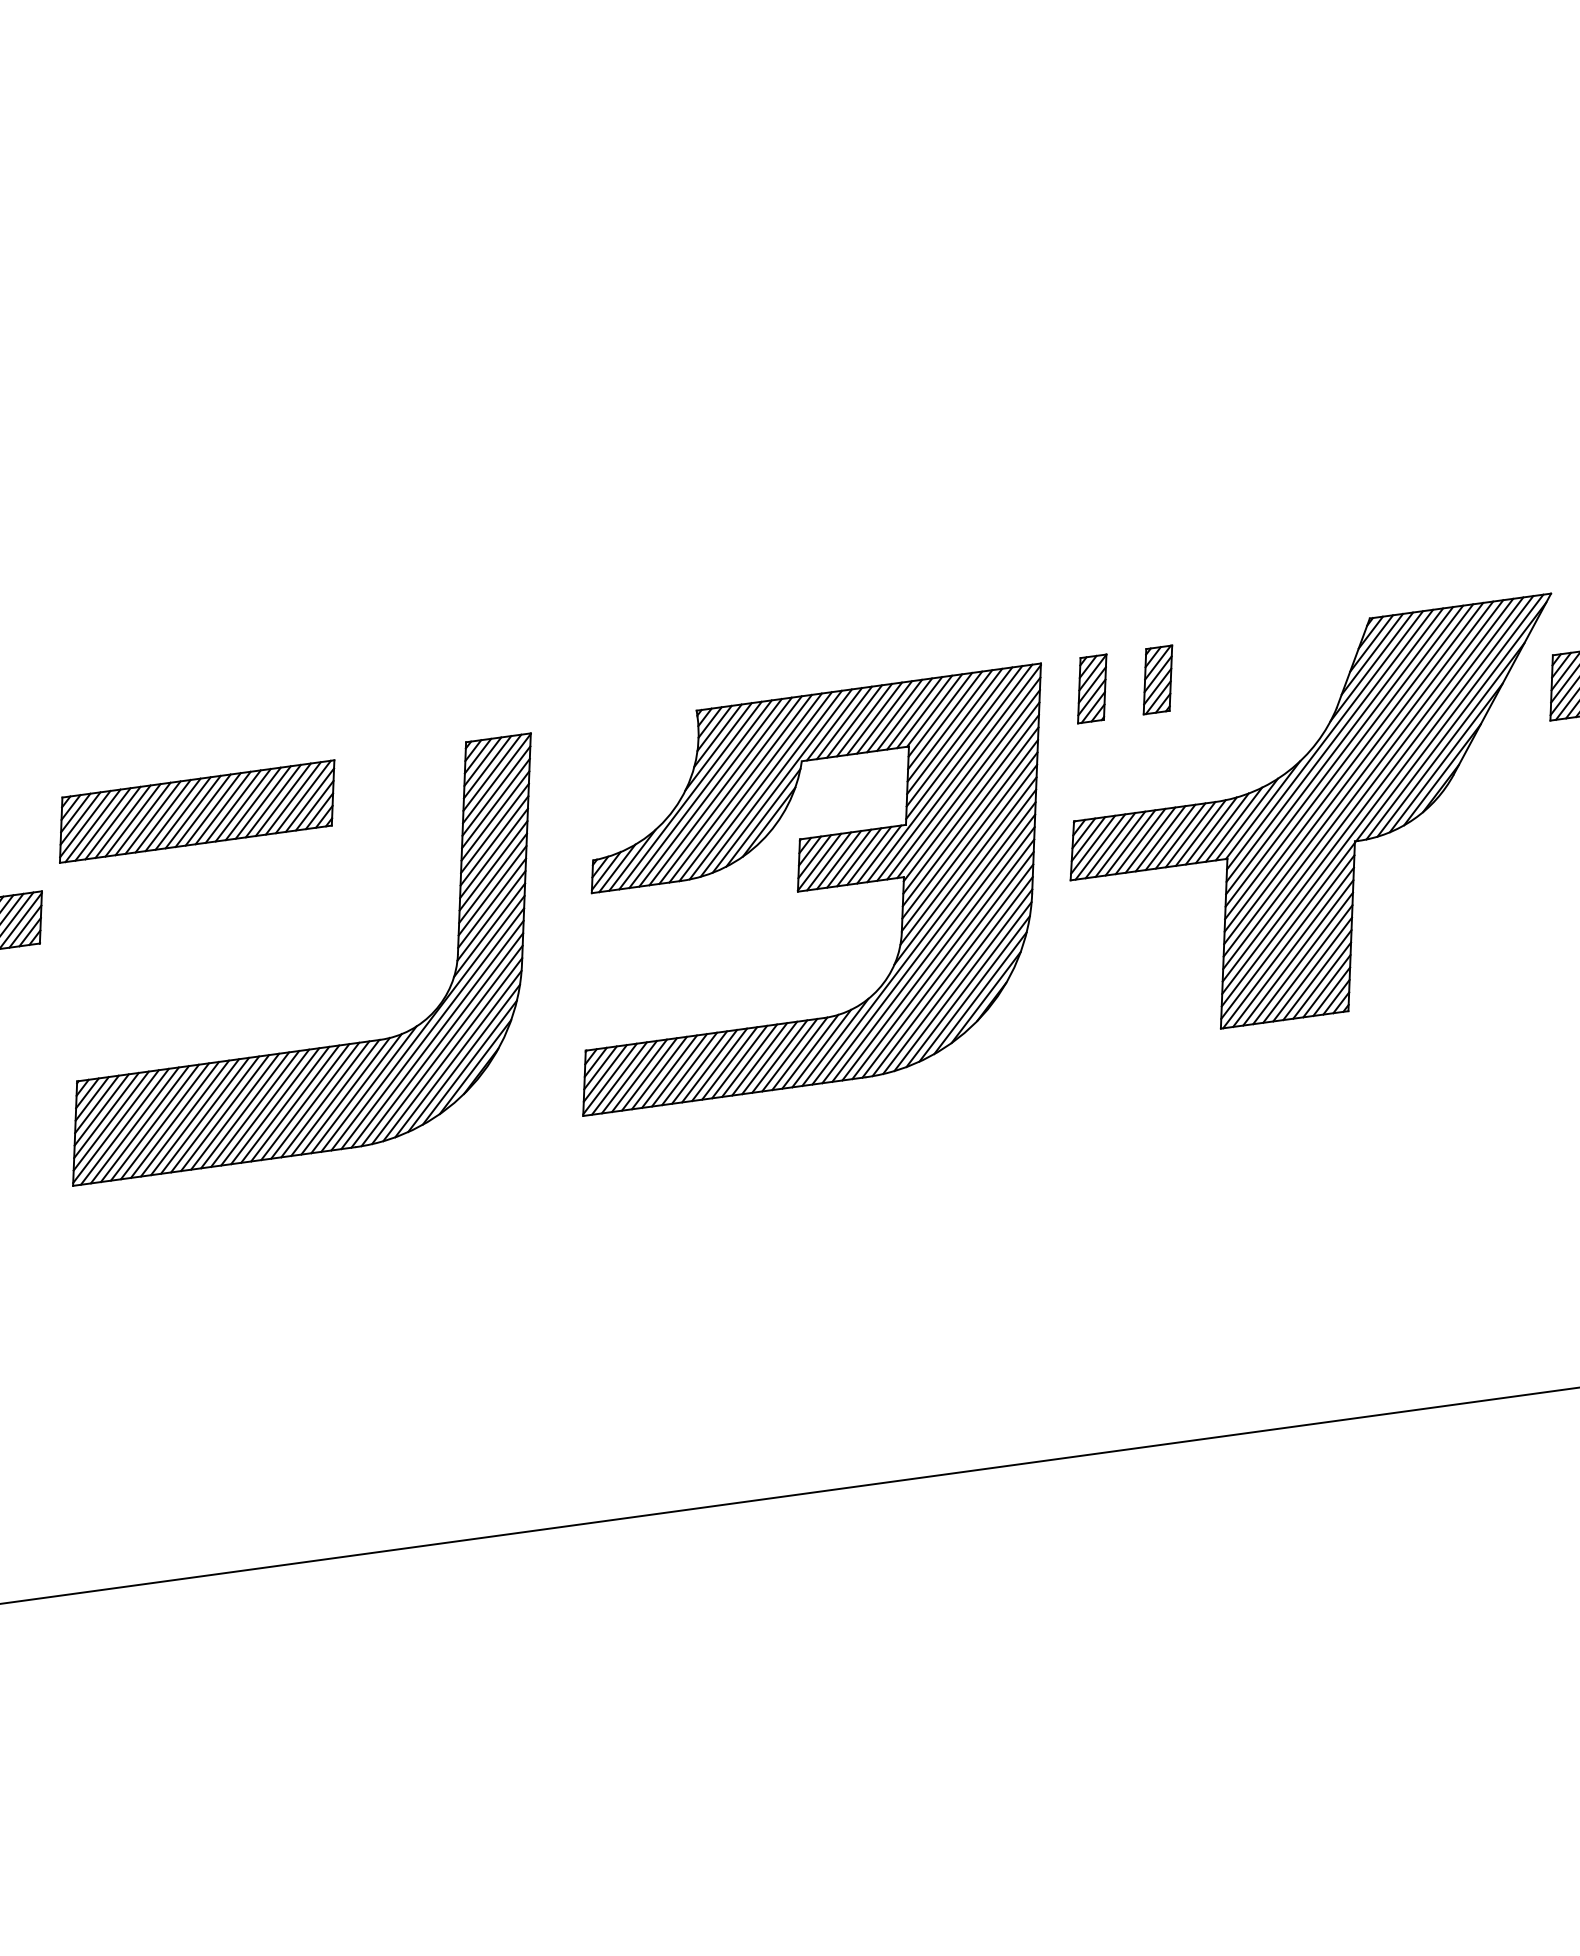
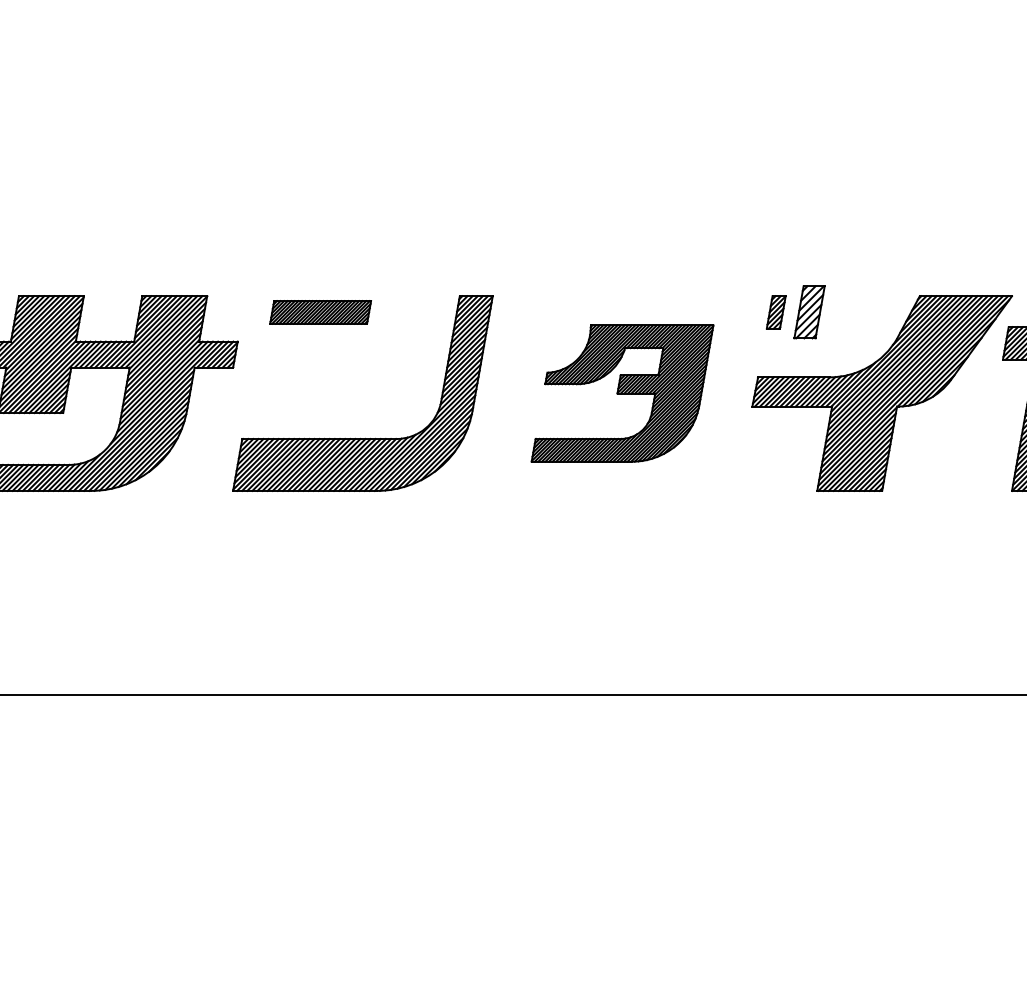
part: (1157, 680) -> (809, 312), size x1.6
part: (196, 811) -> (320, 312), size x0.7
part: (811, 889) -> (622, 393), size x0.7

